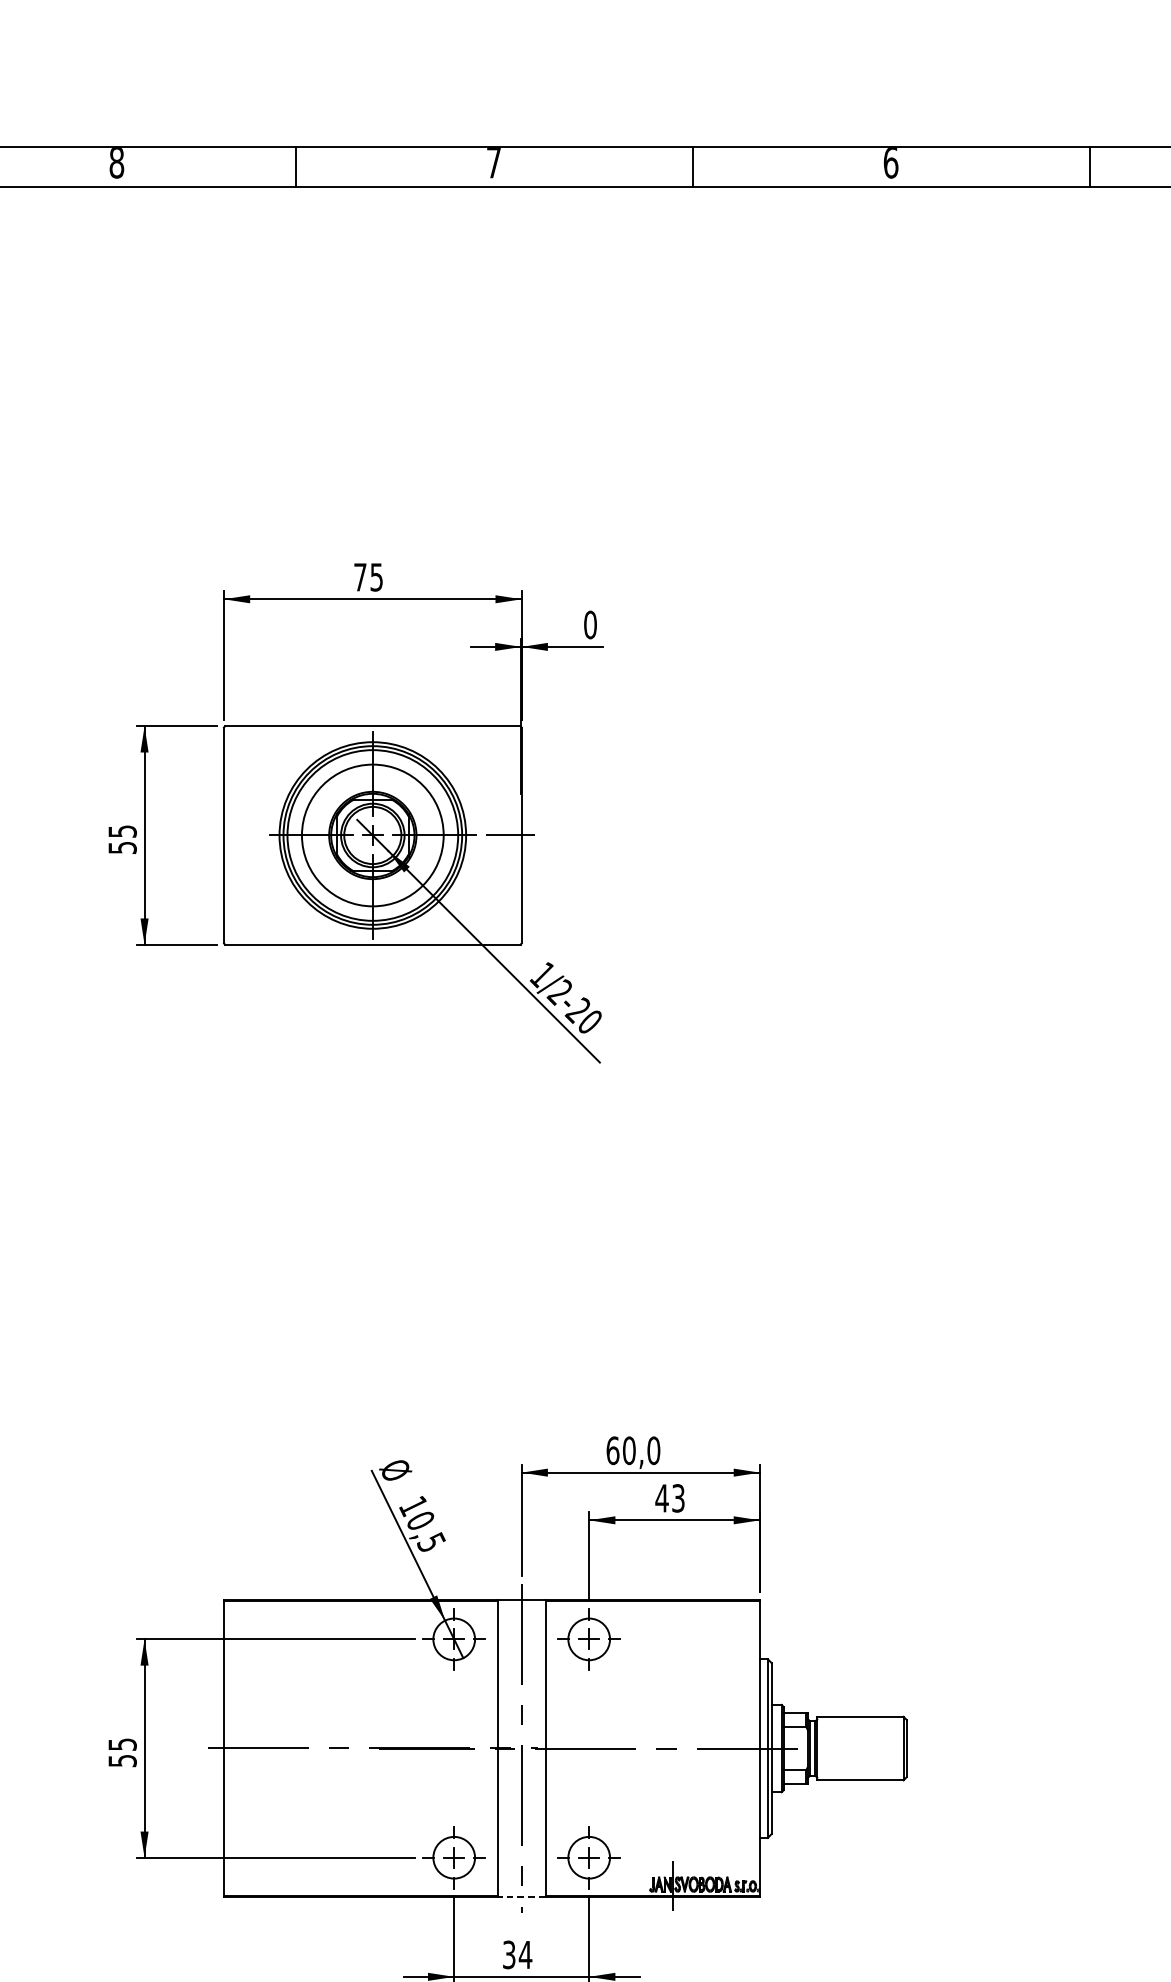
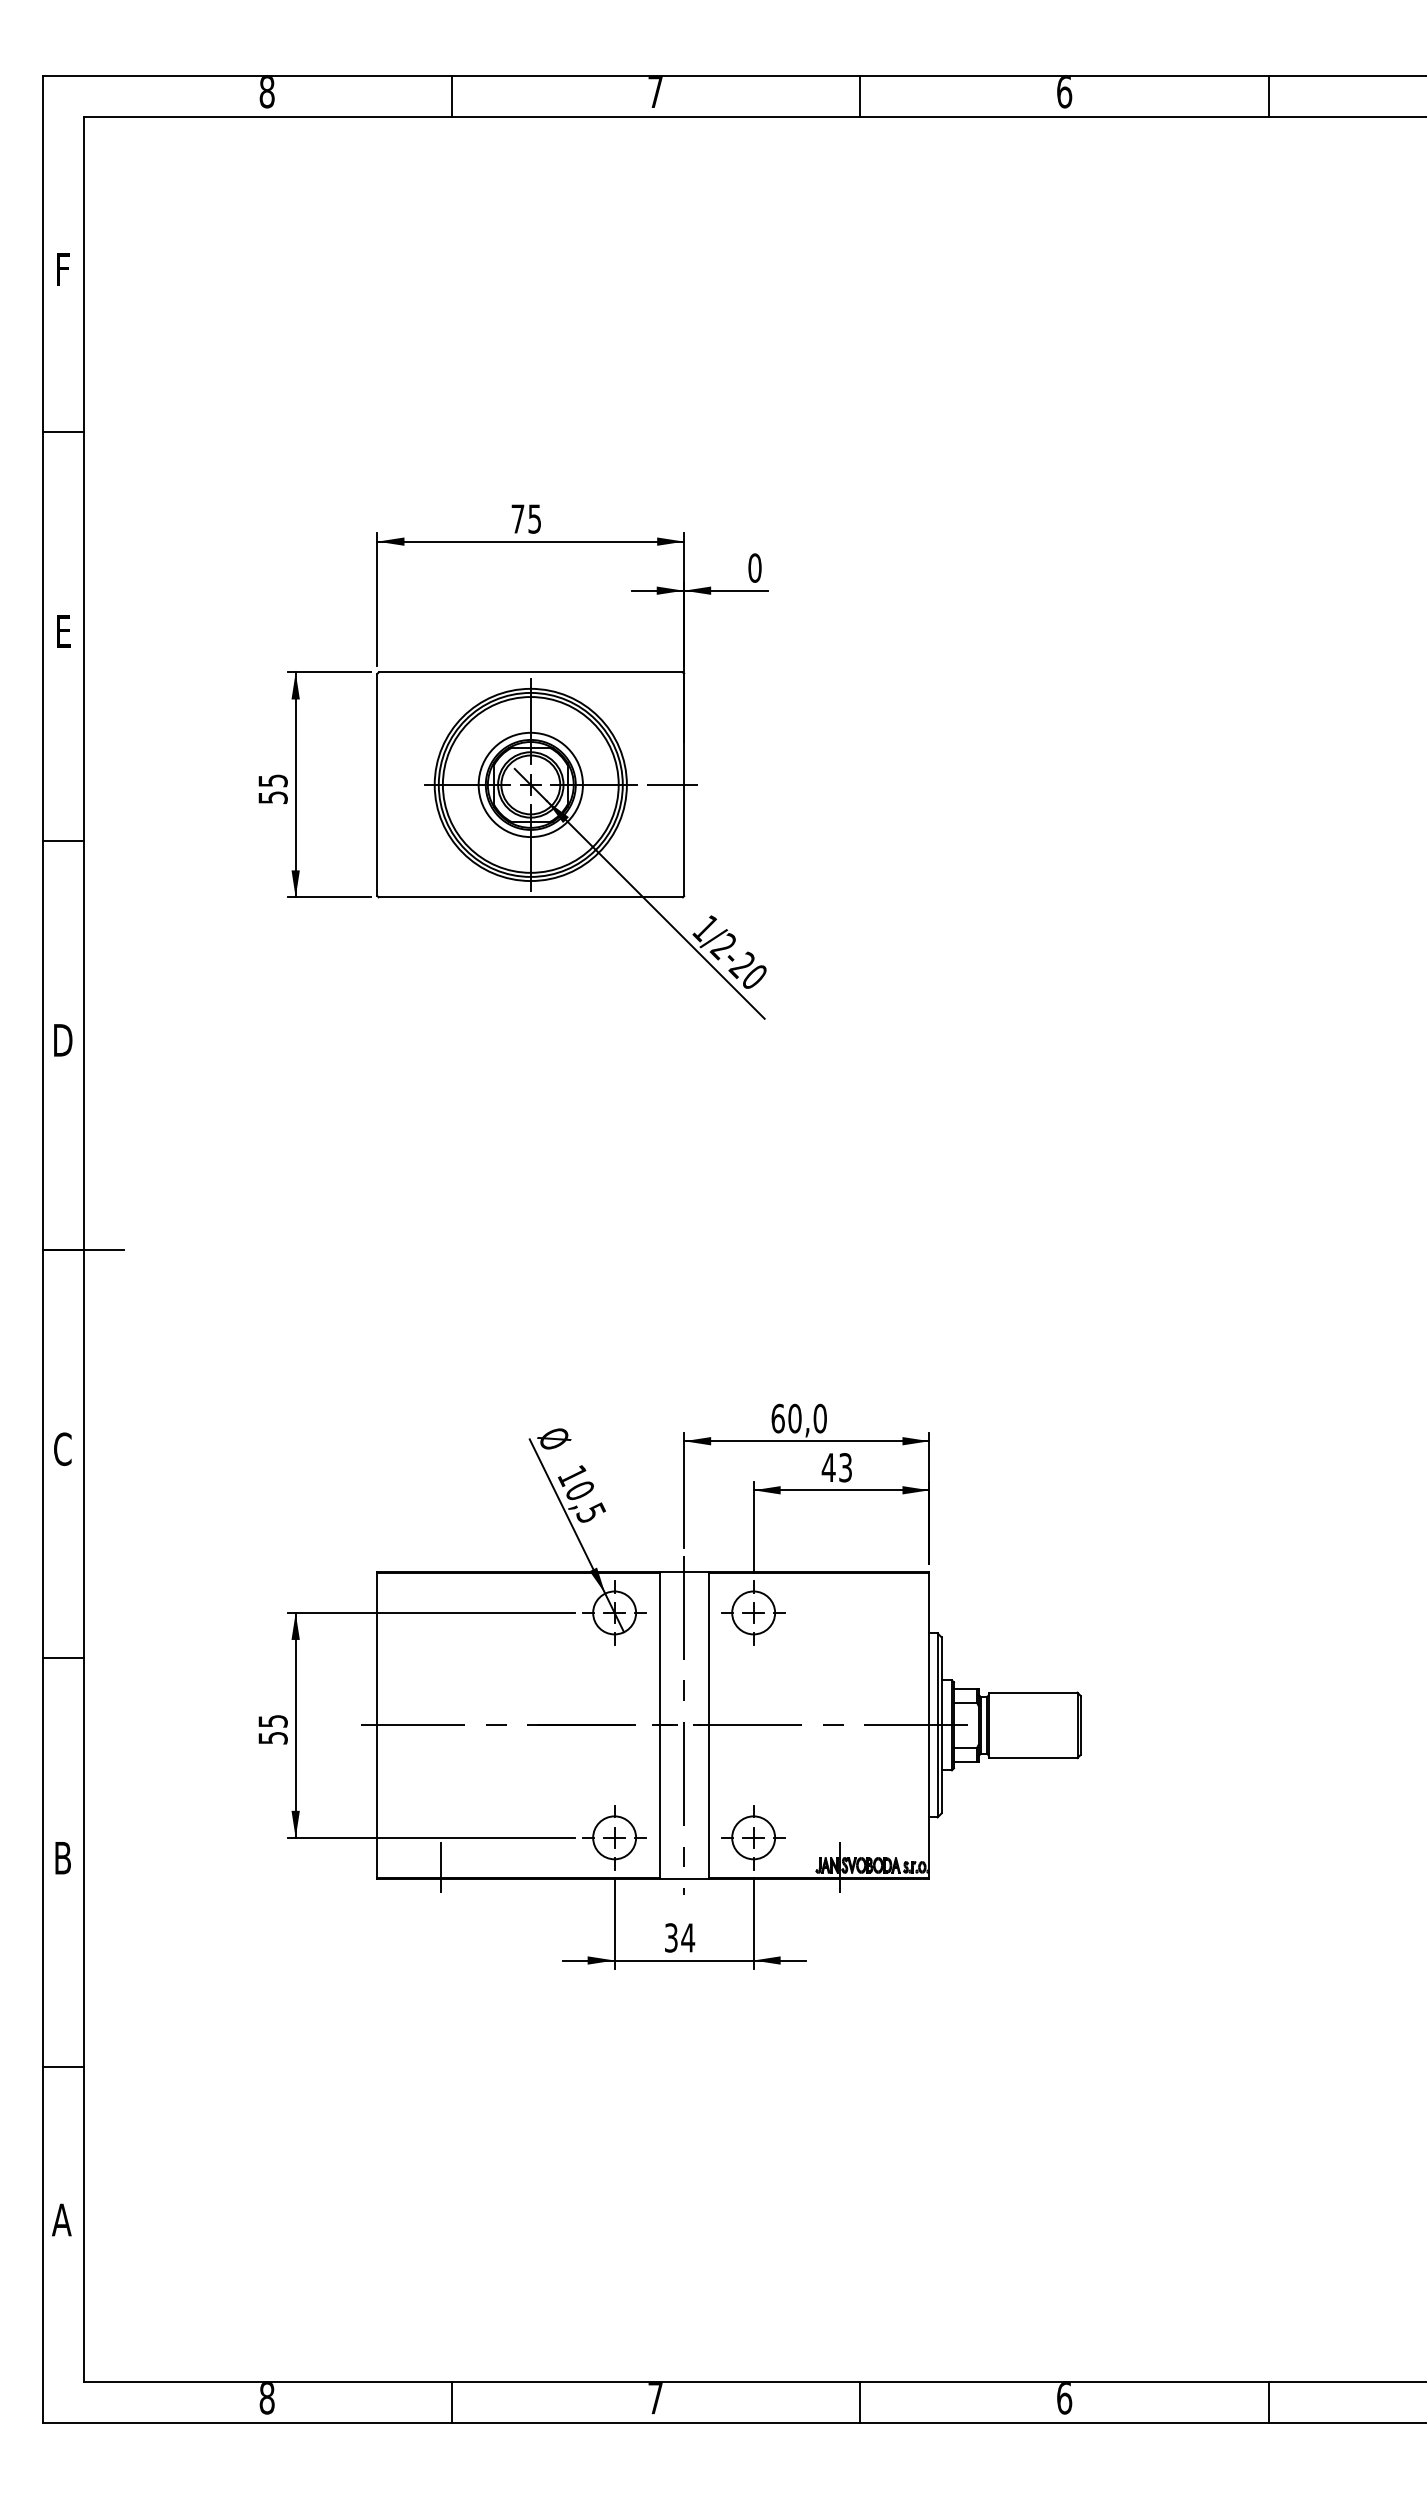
circle: (372, 835) -> (530, 784), size x0.71
line: (285, 1885) -> (440, 1866), added
line: (522, 1897) -> (684, 1878), dashed -> solid

